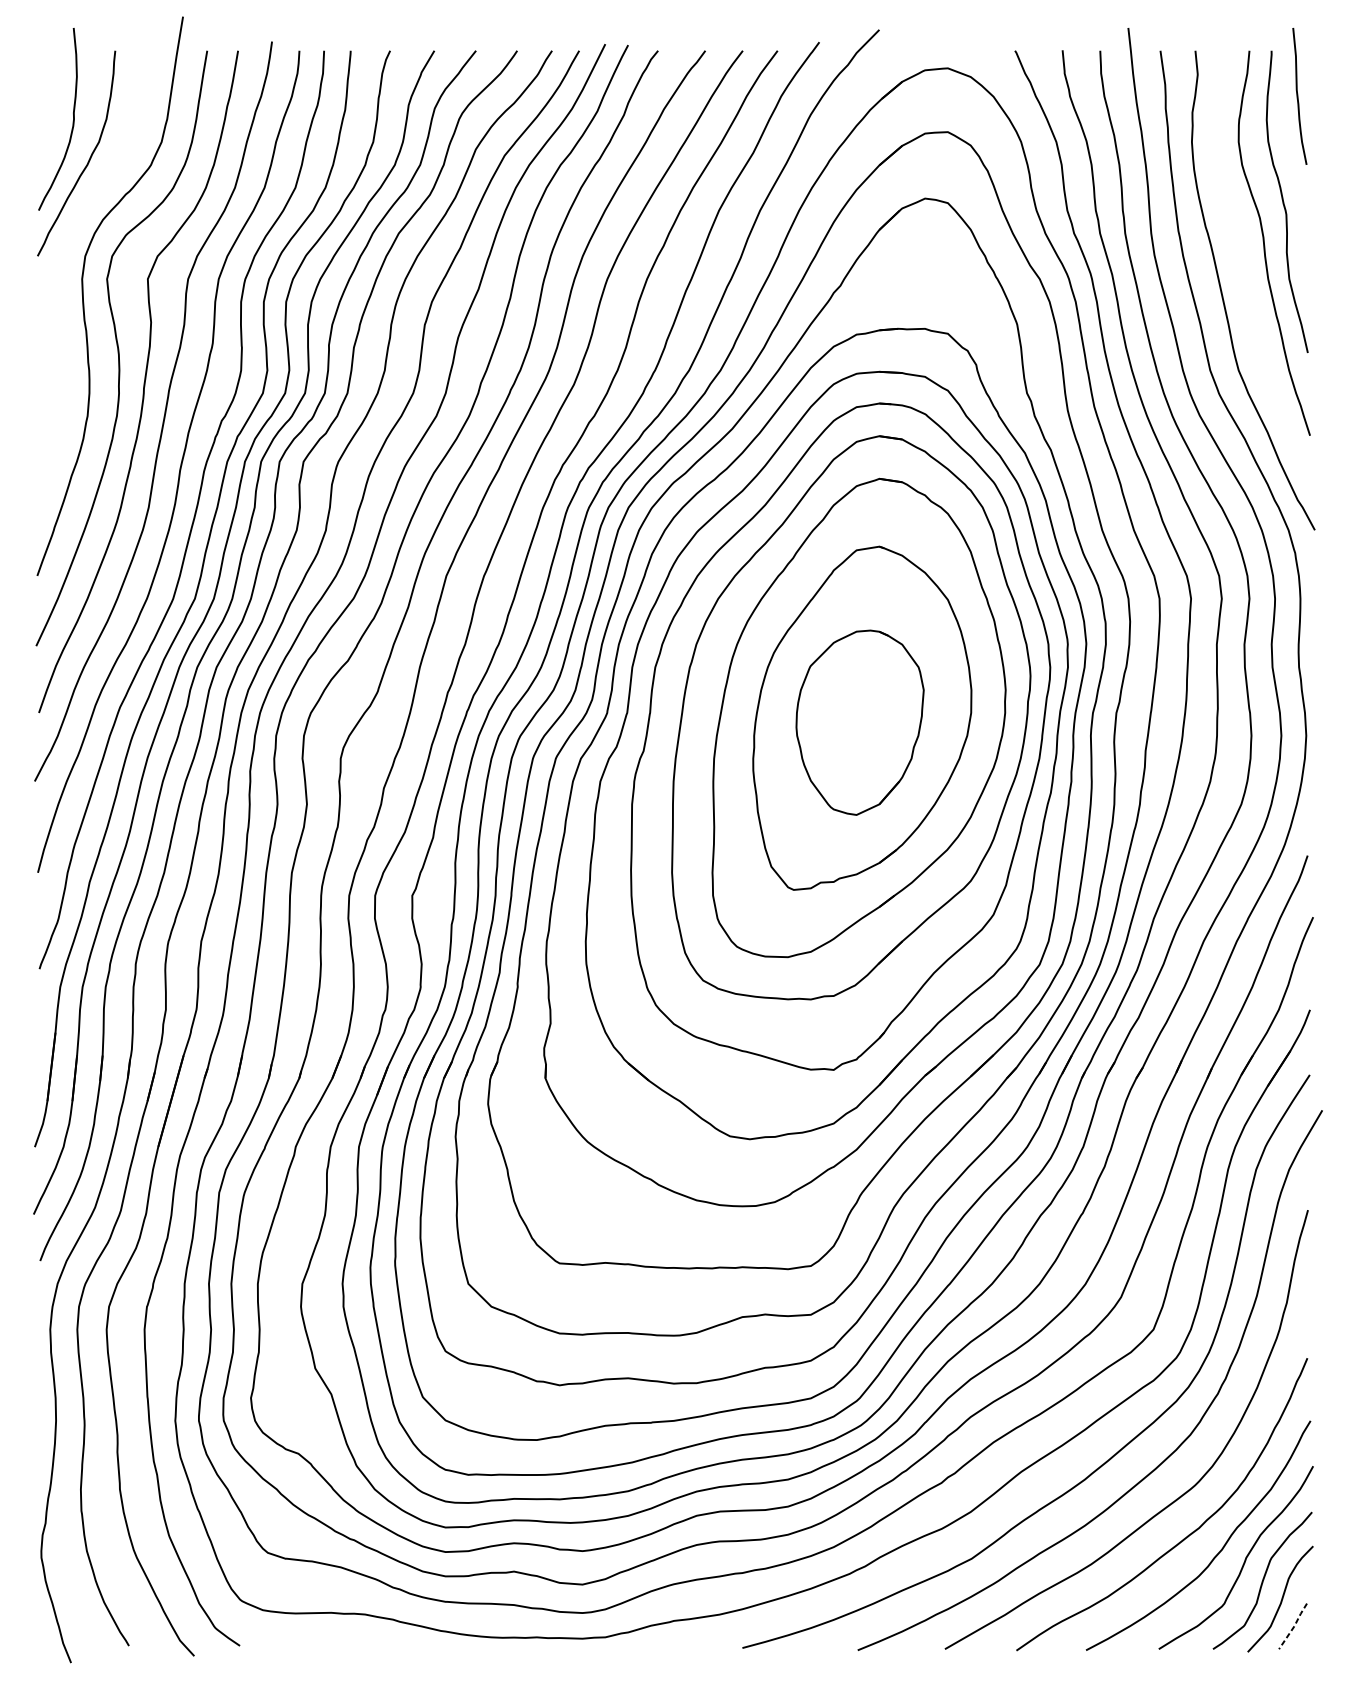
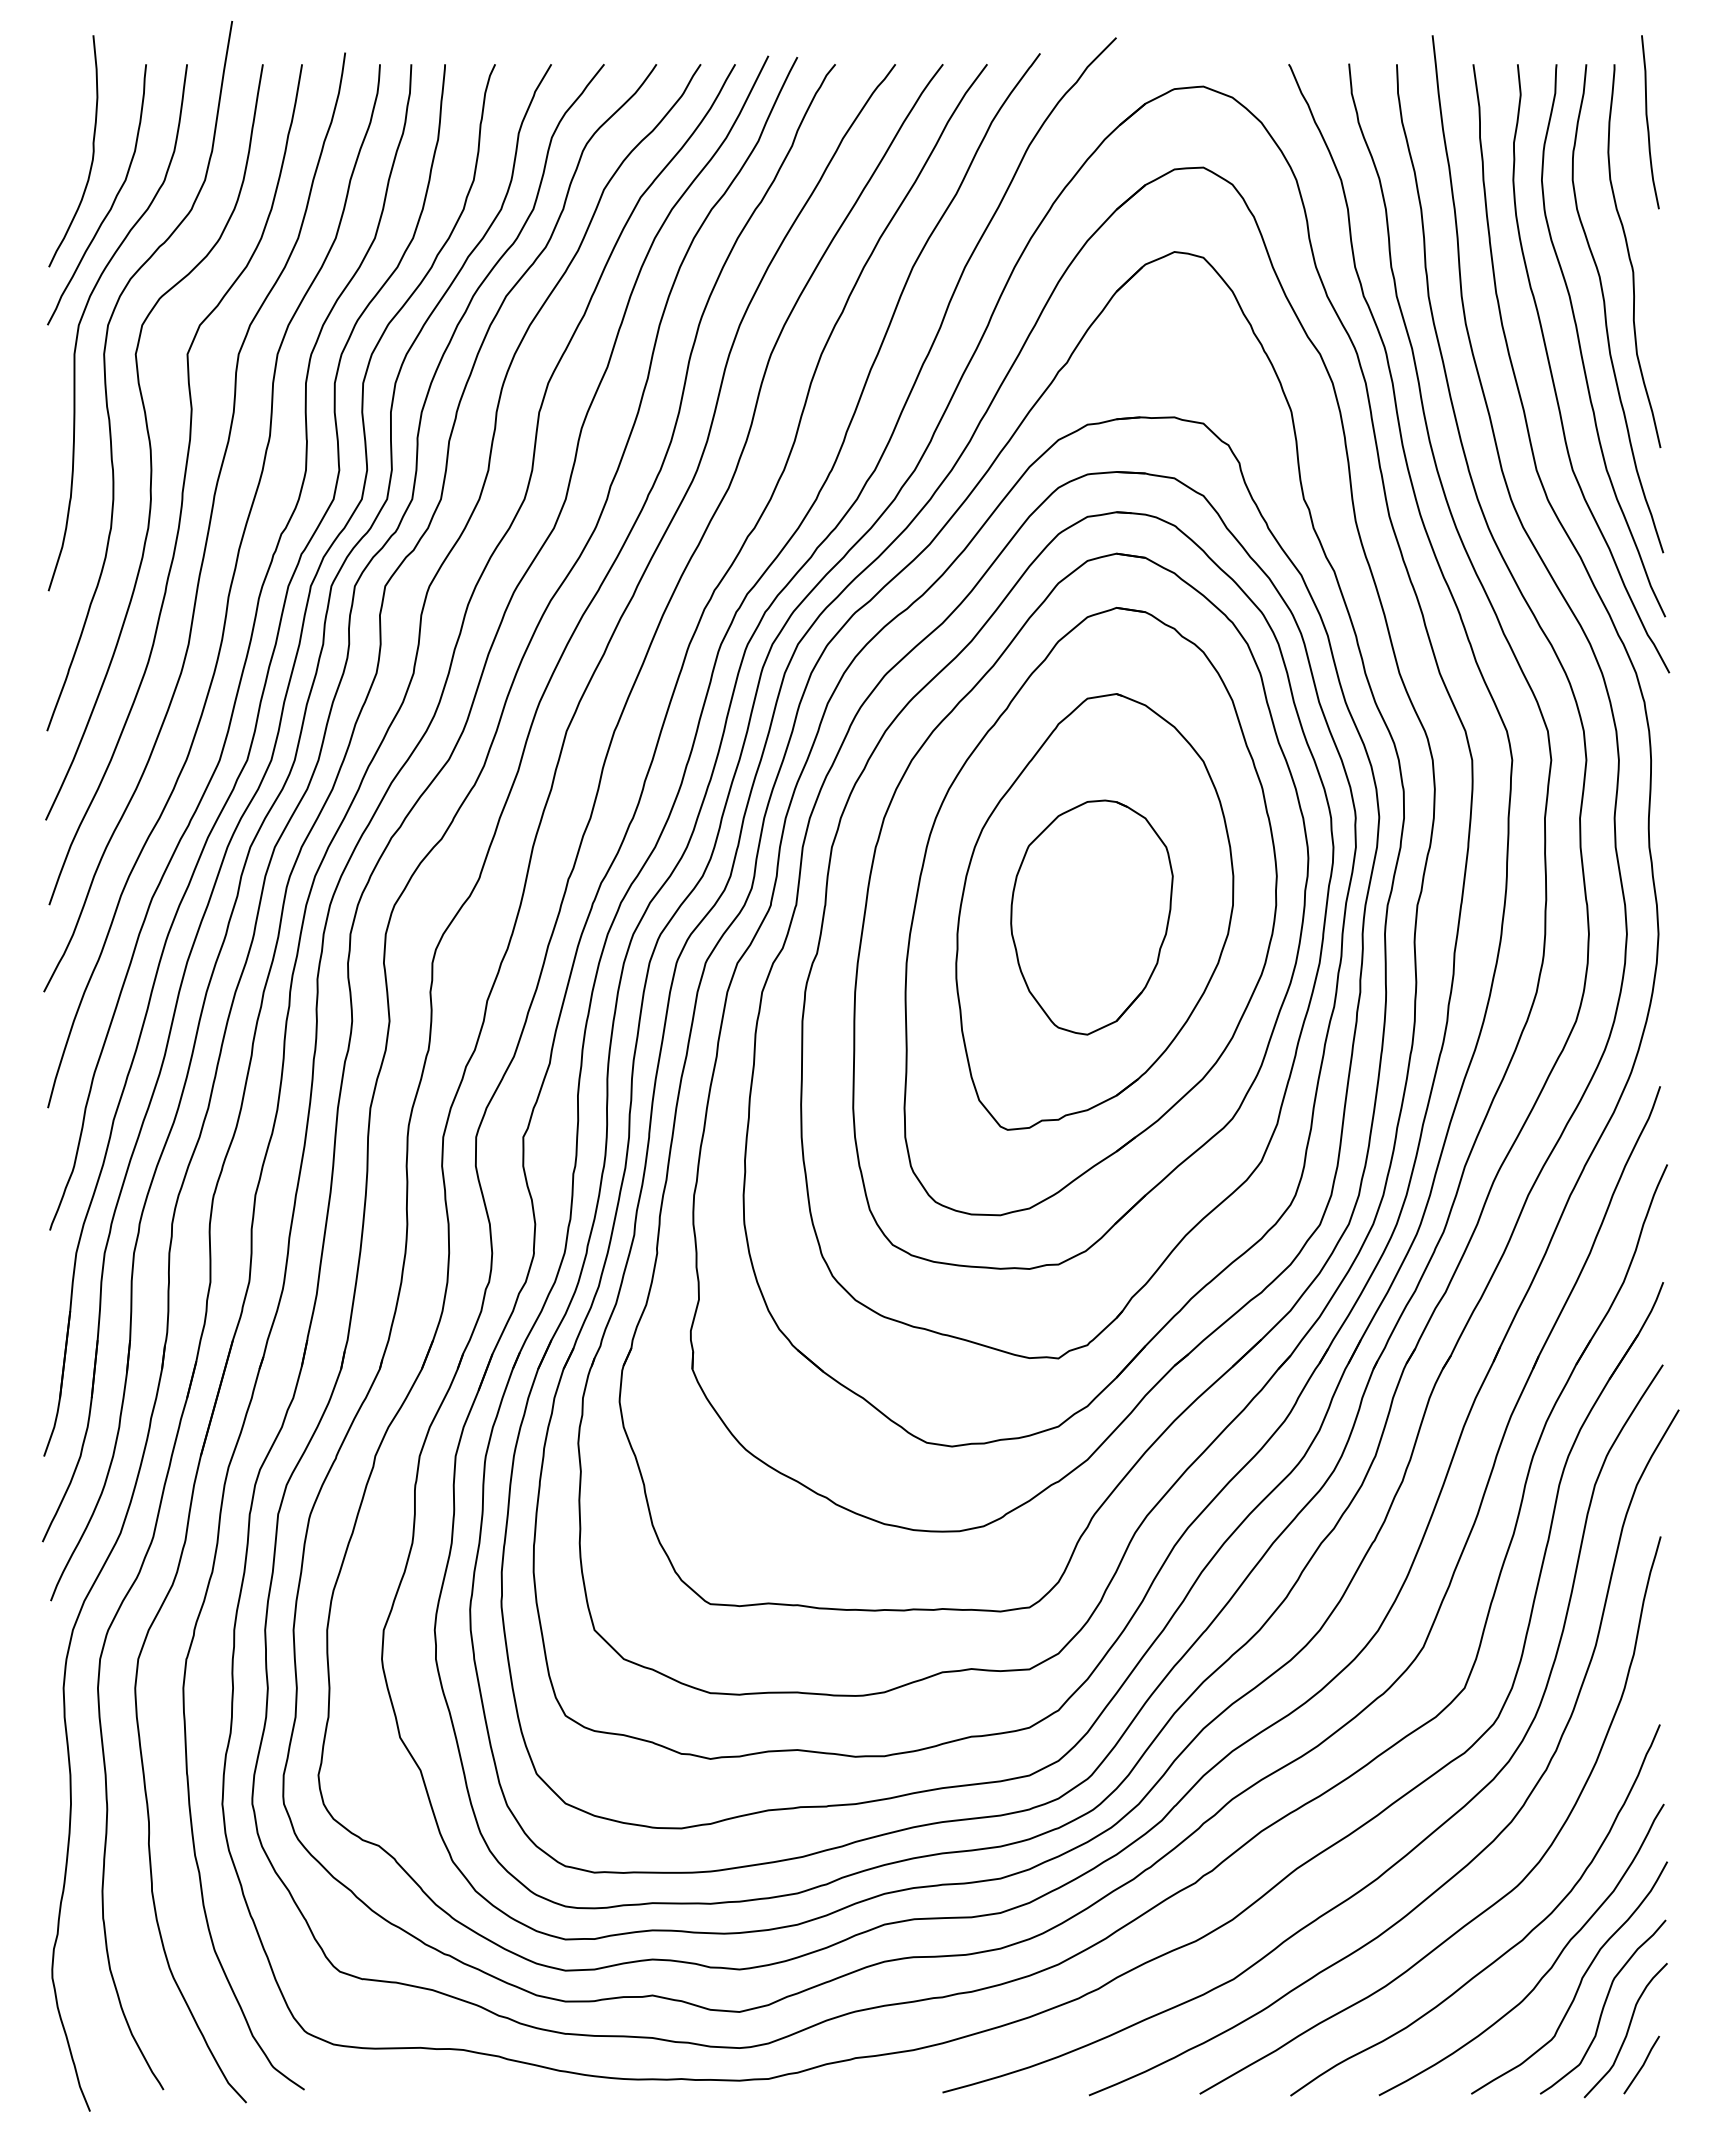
curve: (65, 249) -> (83, 316), added
curve: (1244, 269) -> (1580, 342), added
line: (1294, 1626) -> (1643, 2065), dashed -> solid

